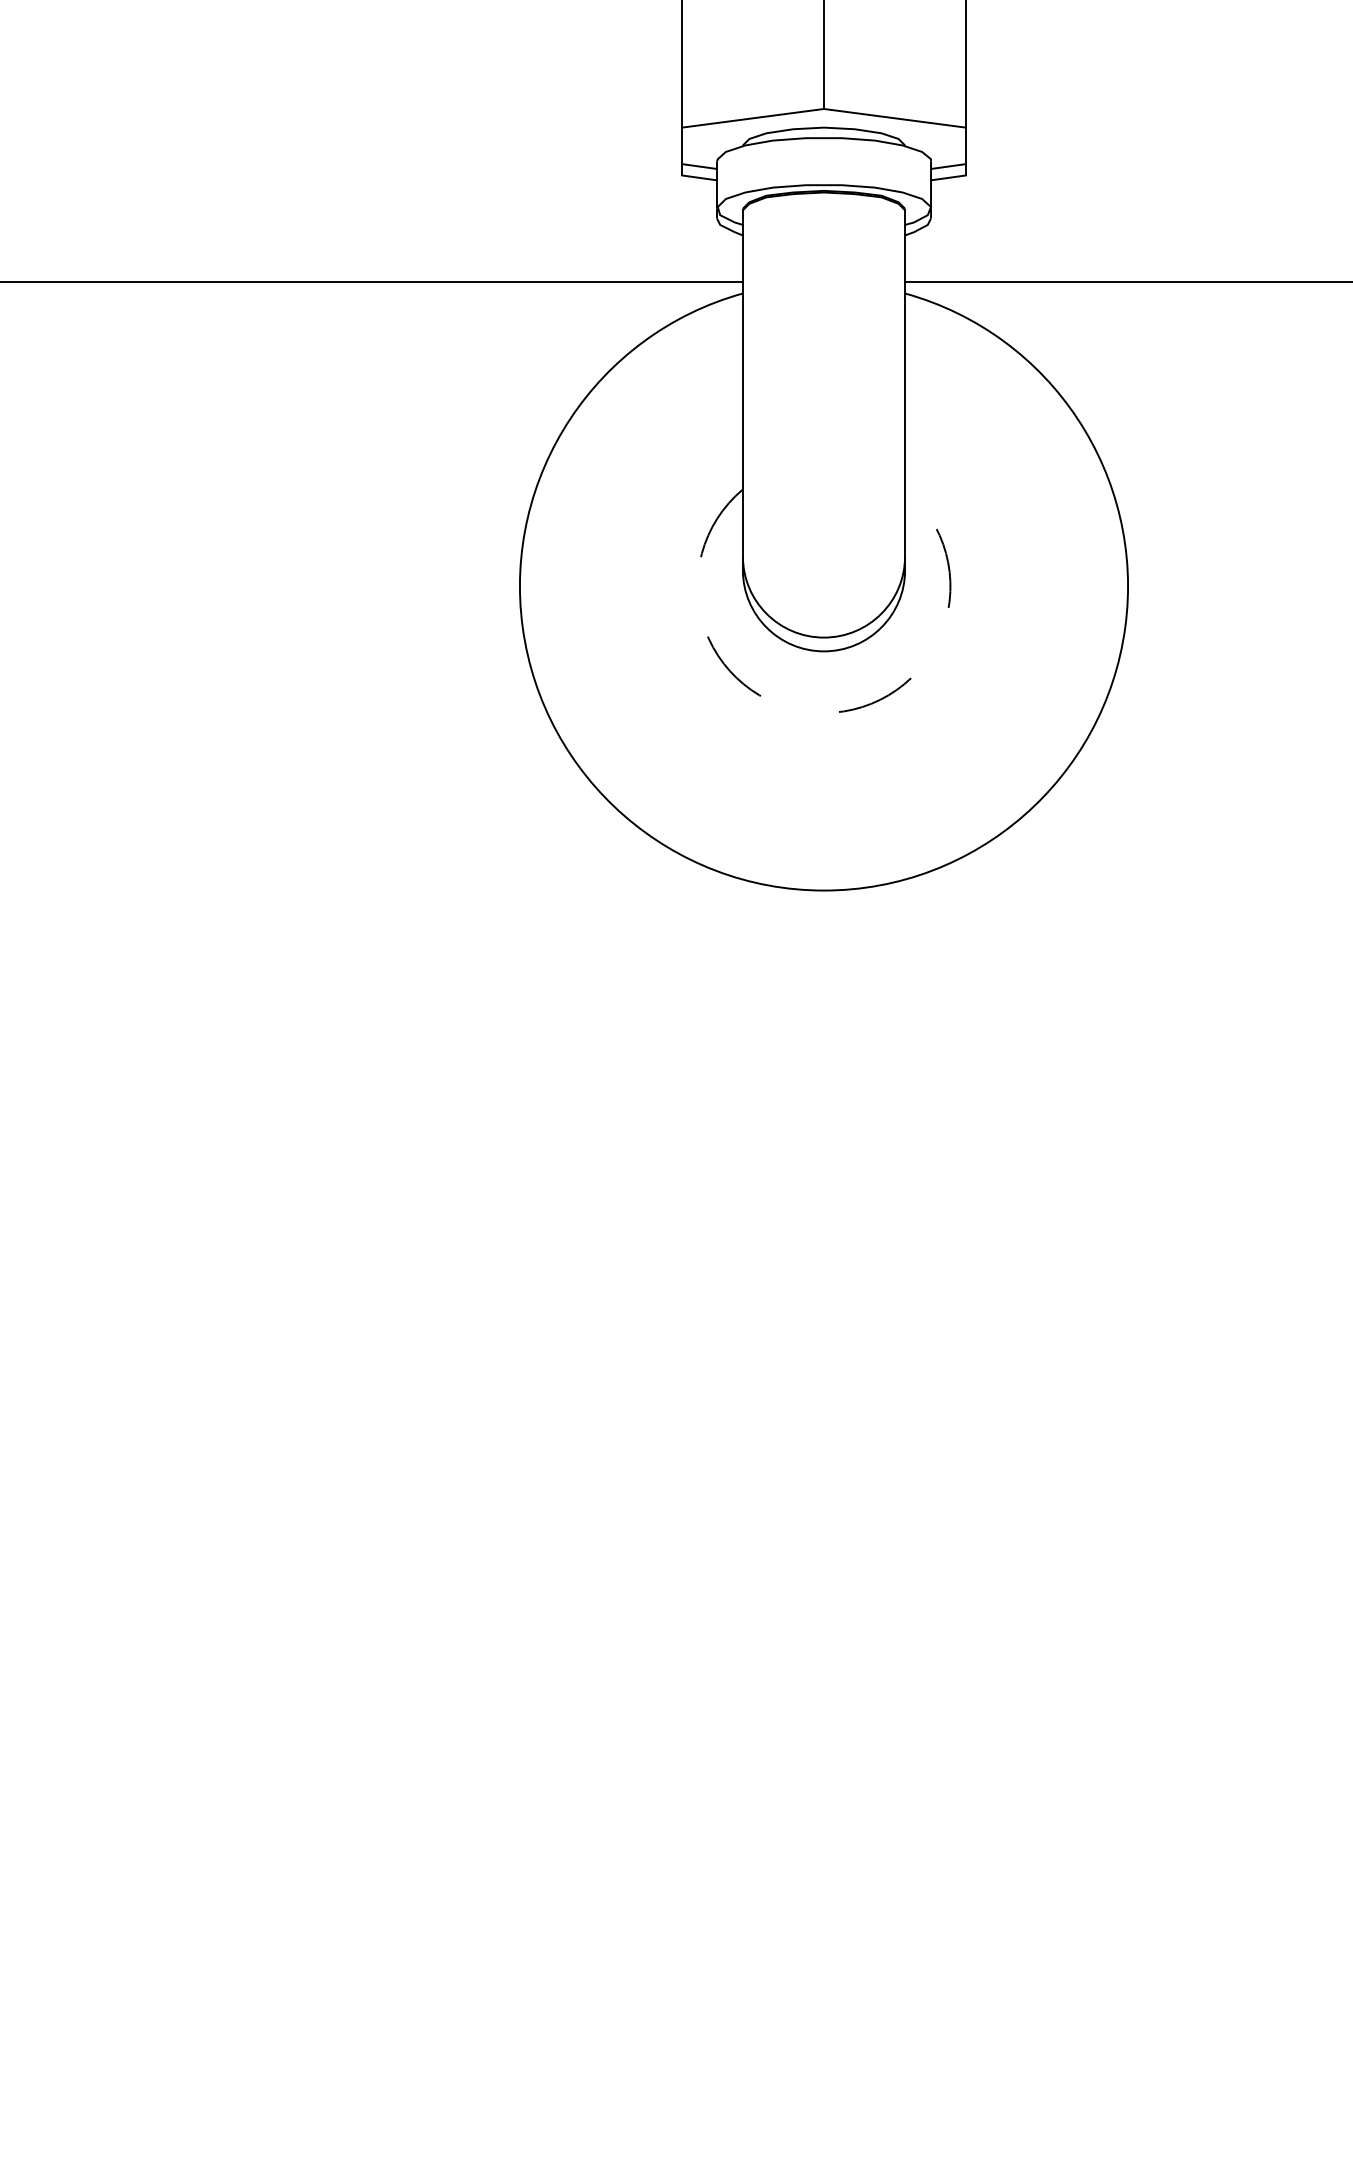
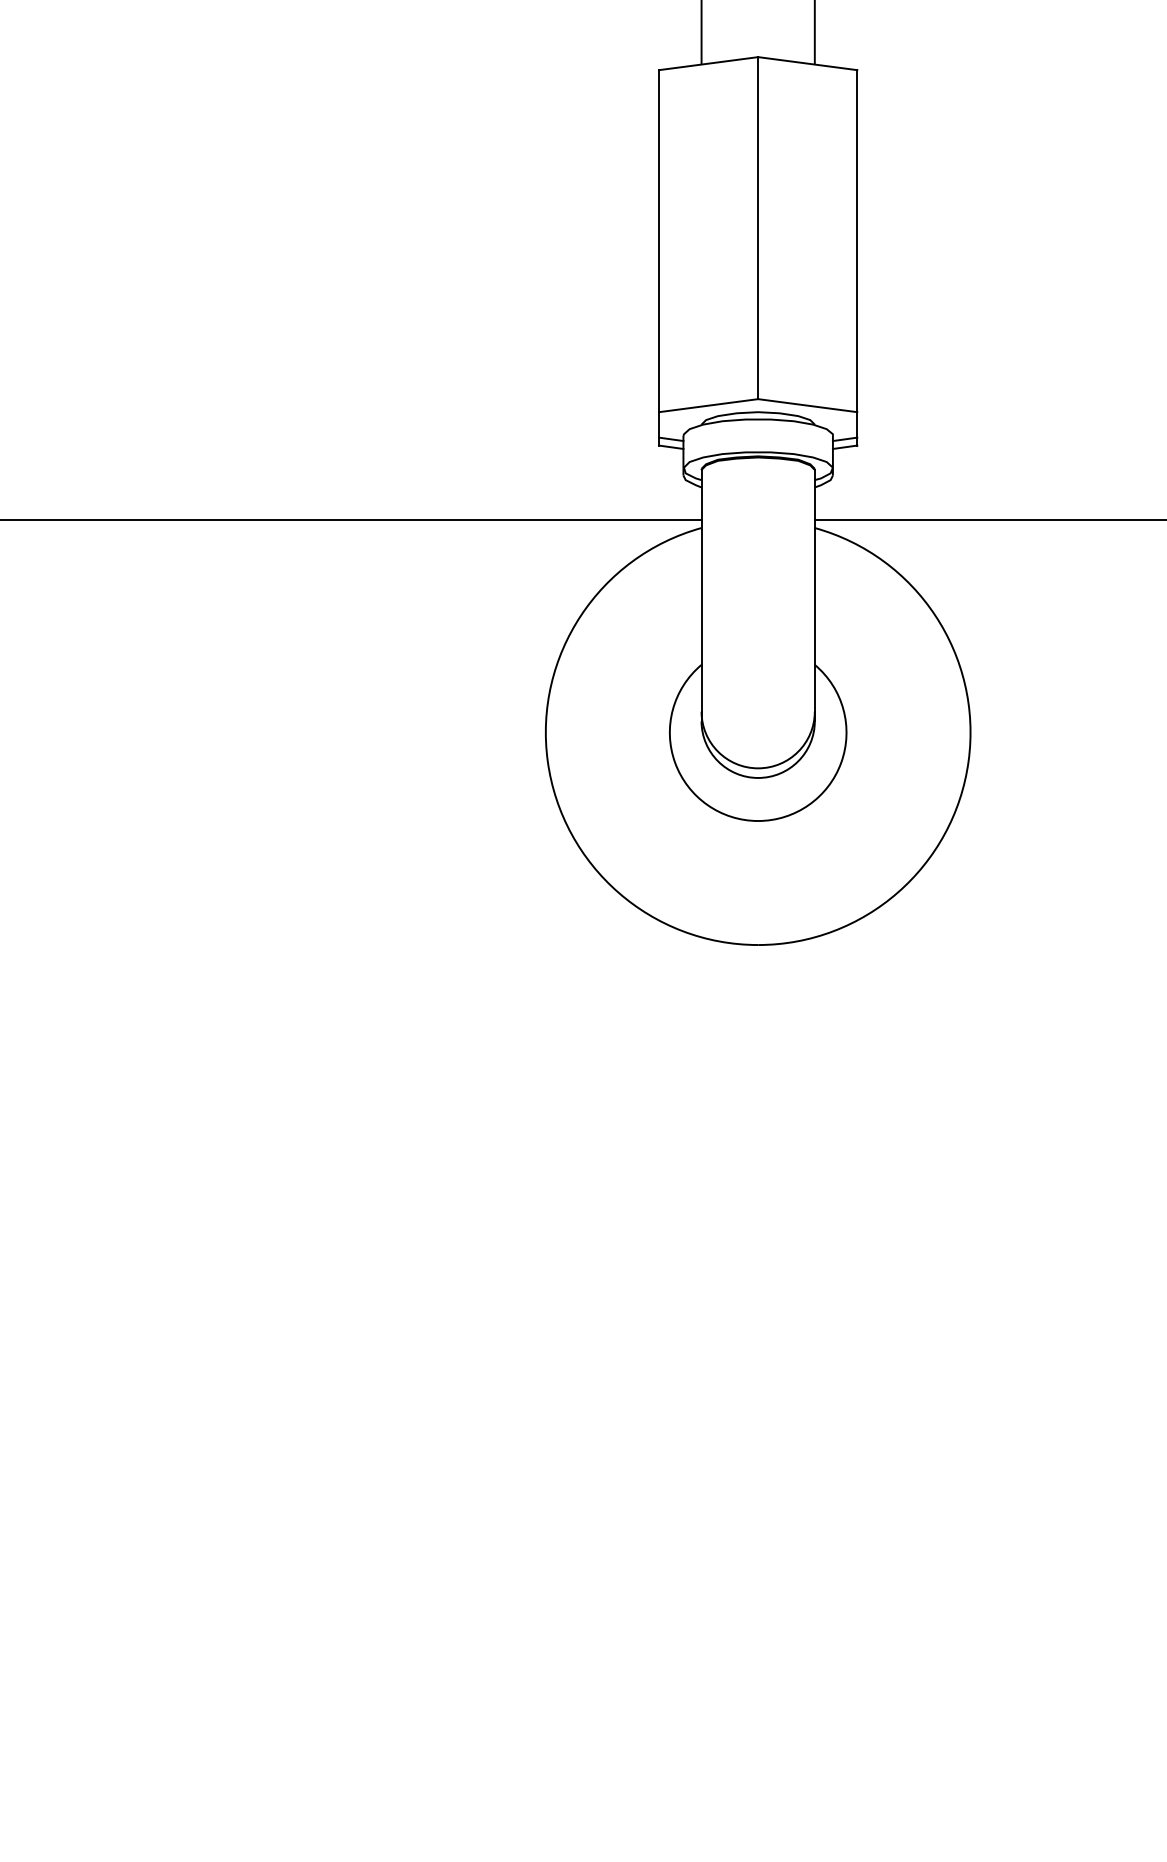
arc: (824, 713) -> (758, 821), dashed -> solid

